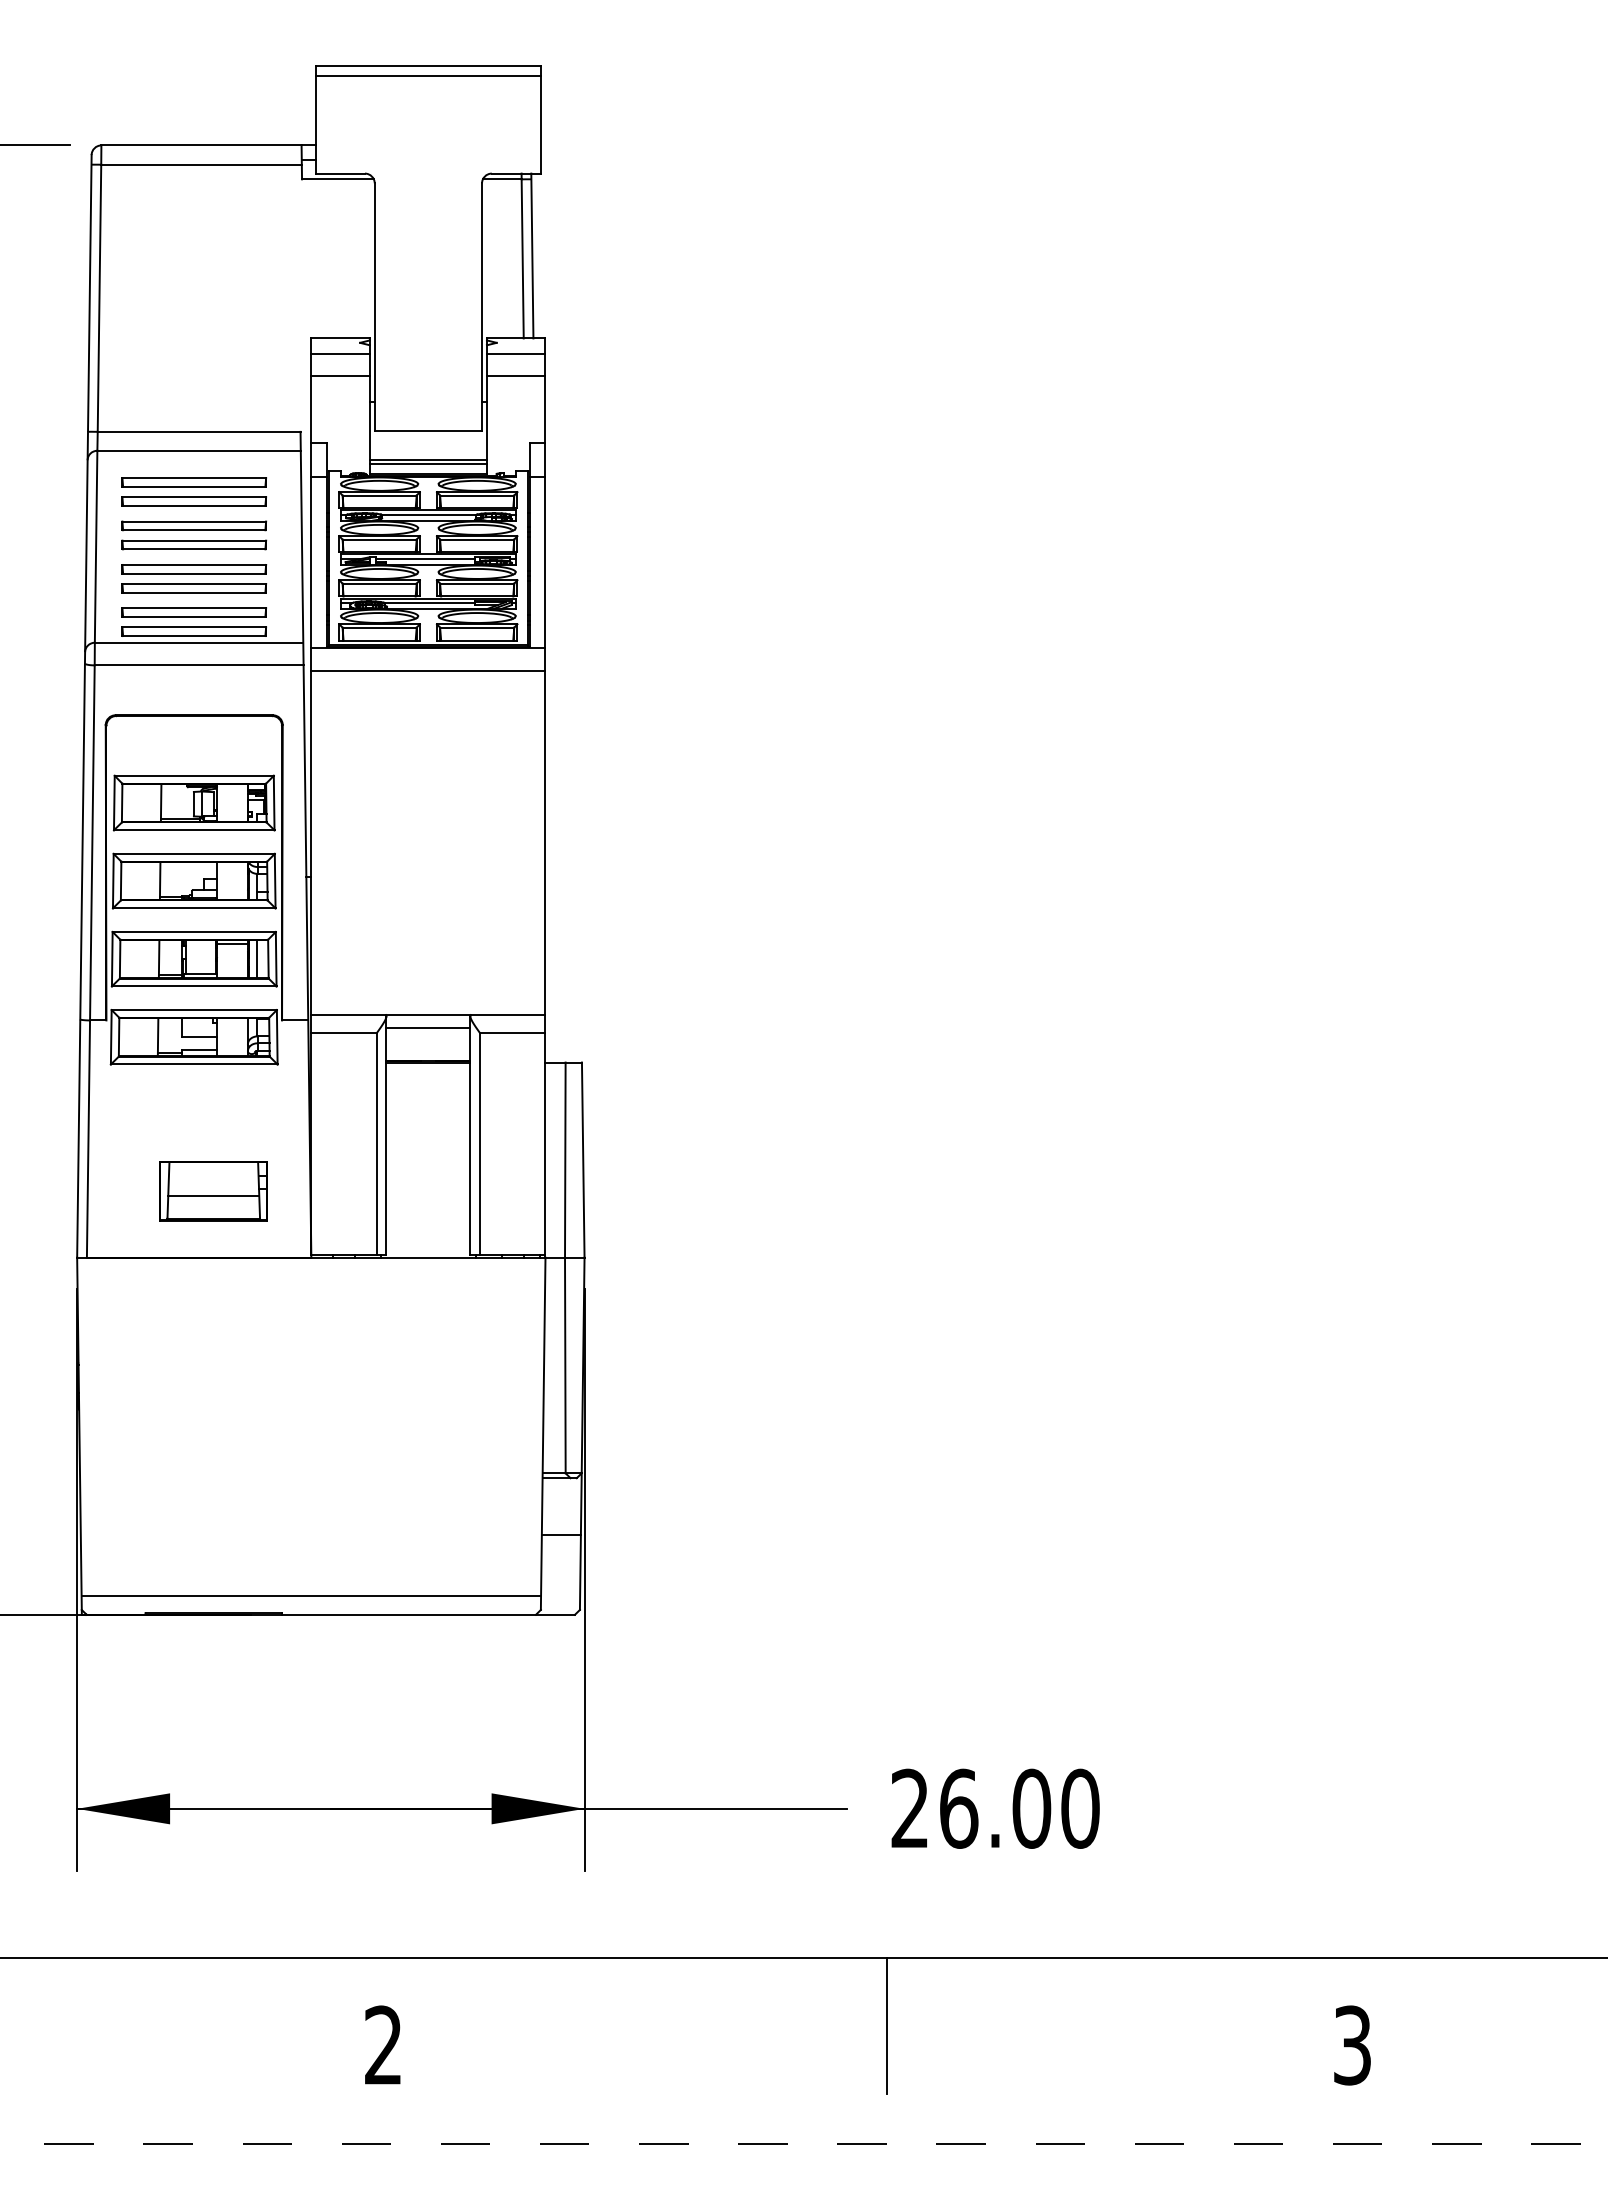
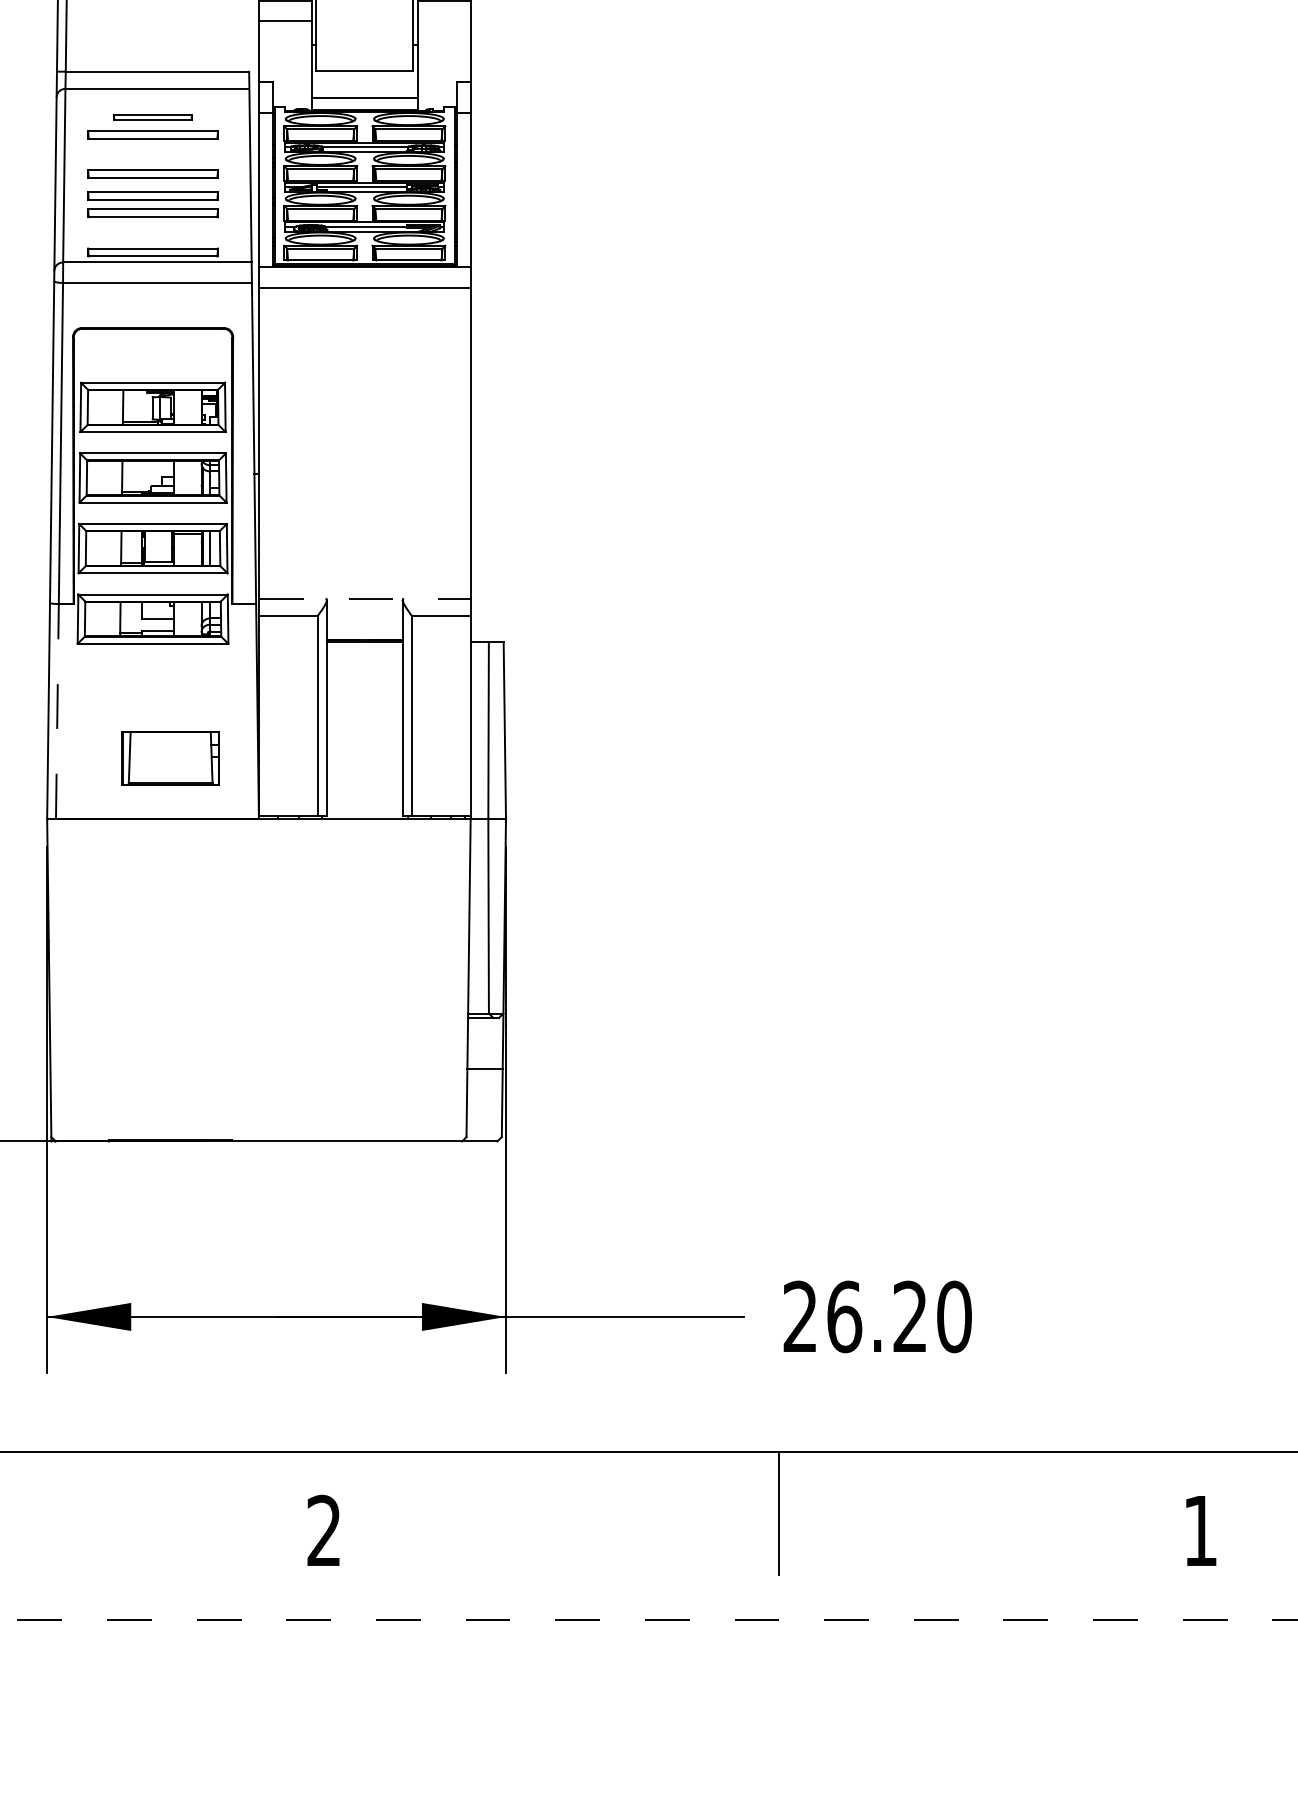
line: (515, 376) -> (443, 21), removed
line: (427, 464) -> (363, 101), removed
part: (193, 482) -> (152, 117), size x0.6
part: (194, 525) -> (153, 156), removed
part: (193, 612) -> (152, 235), removed
line: (428, 1014) -> (364, 598), solid -> dashed
line: (428, 1027) -> (364, 610), removed
line: (88, 1139) -> (57, 711), solid -> dashed
line: (213, 1195) -> (170, 762), removed
line: (311, 1595) -> (259, 1124), removed
text: (1031, 1808) -> (910, 1316), 26.00 -> 26.20
text: (1352, 2045) -> (1200, 1530), 3 -> 1

